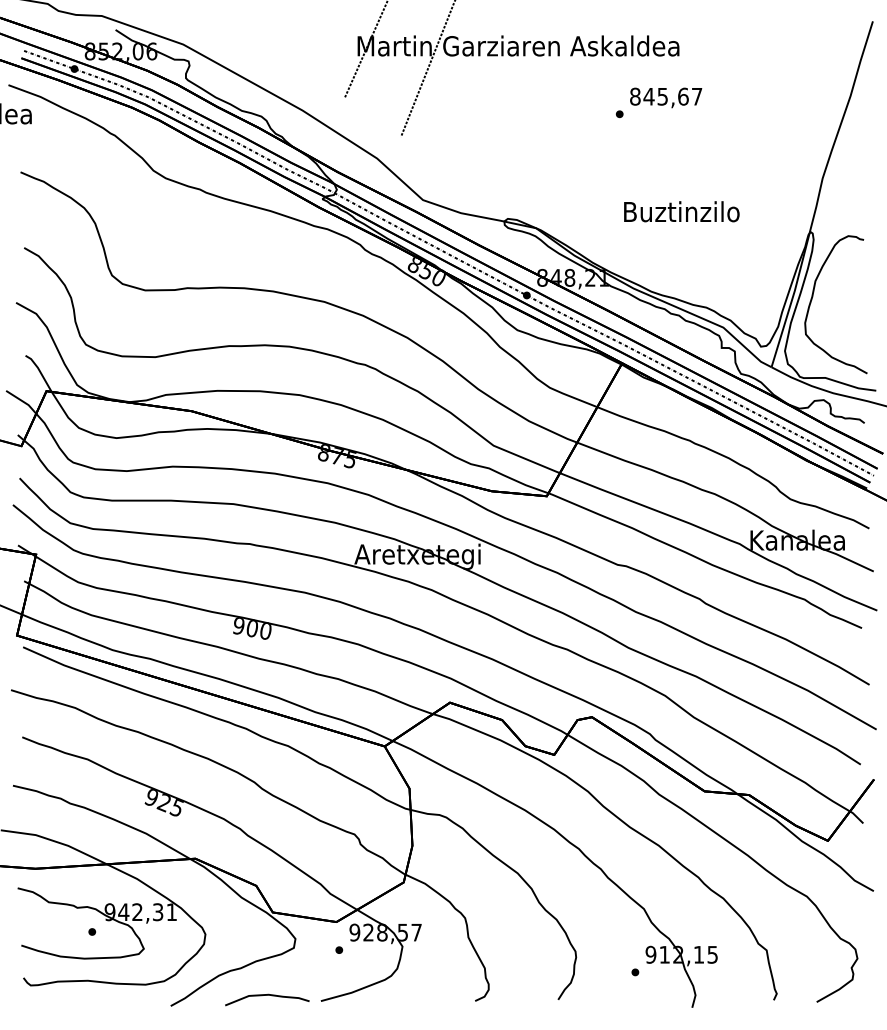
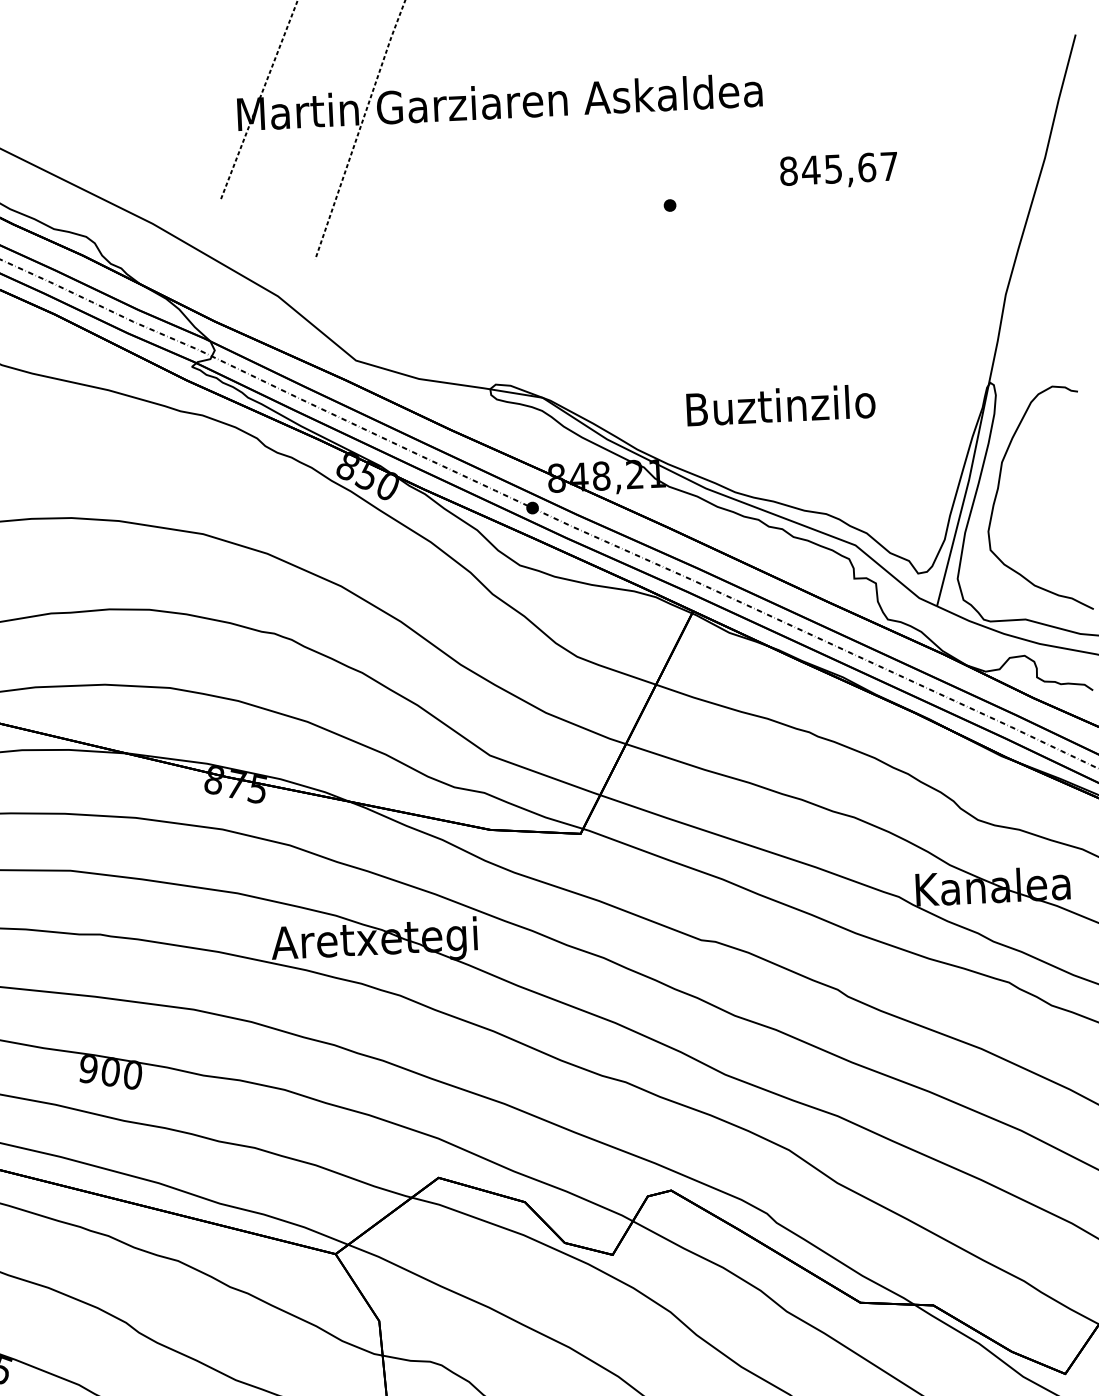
text: (666, 97) -> (839, 170), moved
text: (681, 211) -> (780, 404), moved

